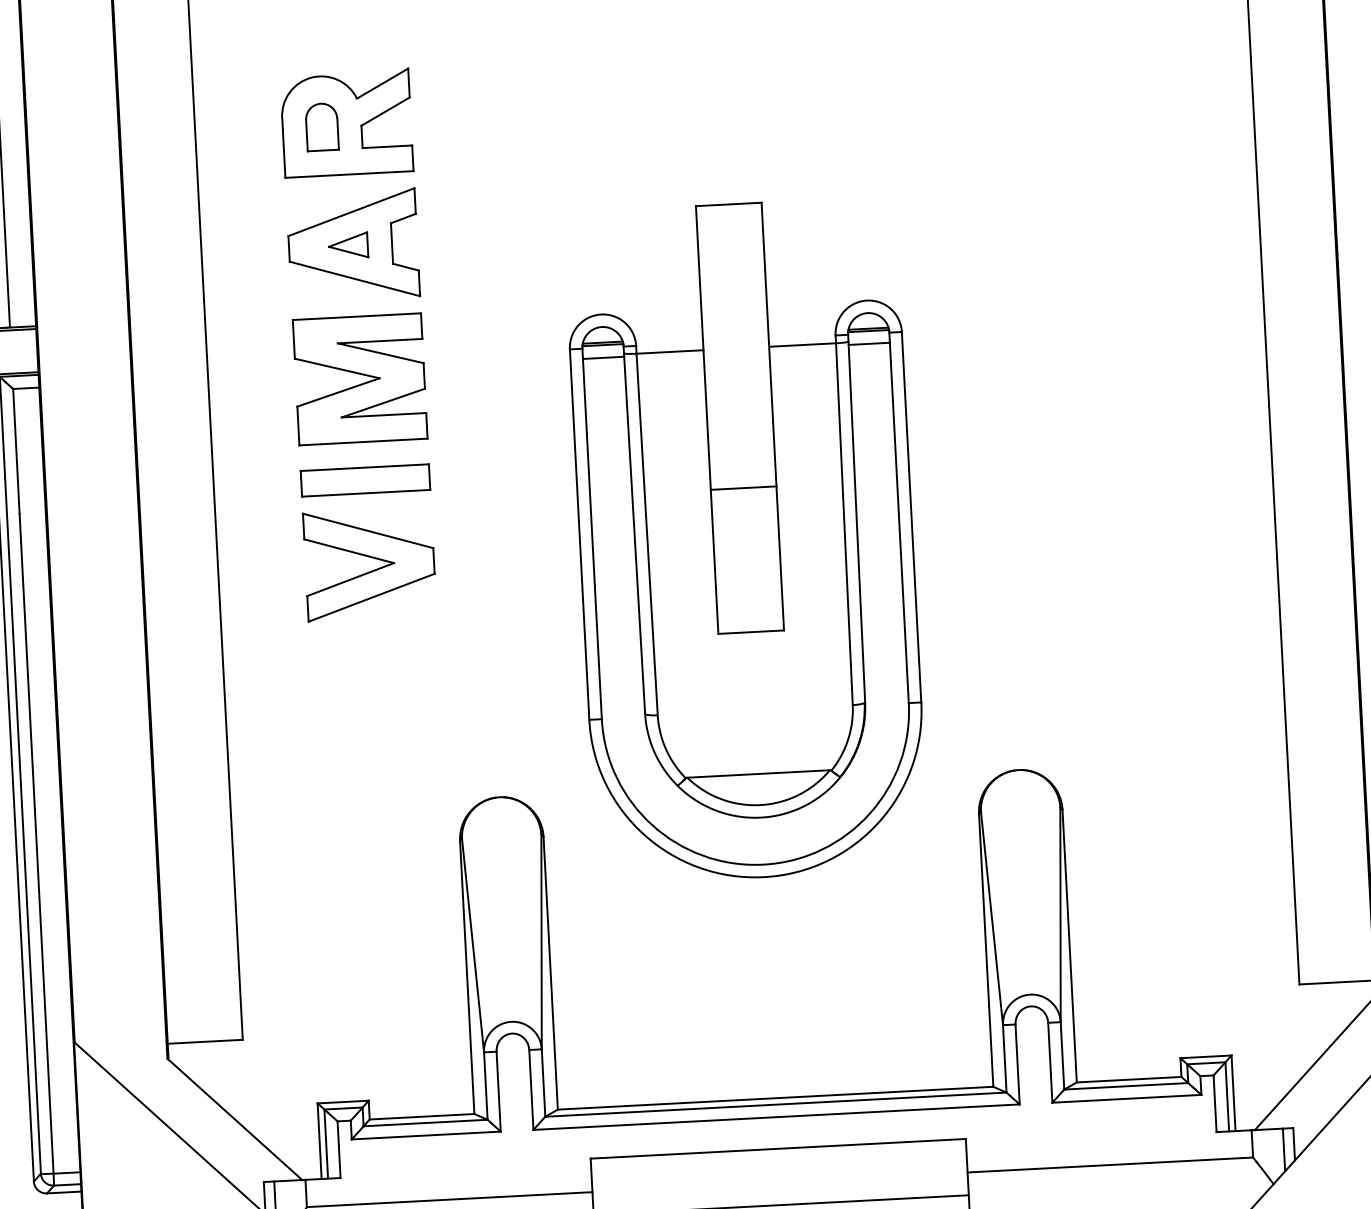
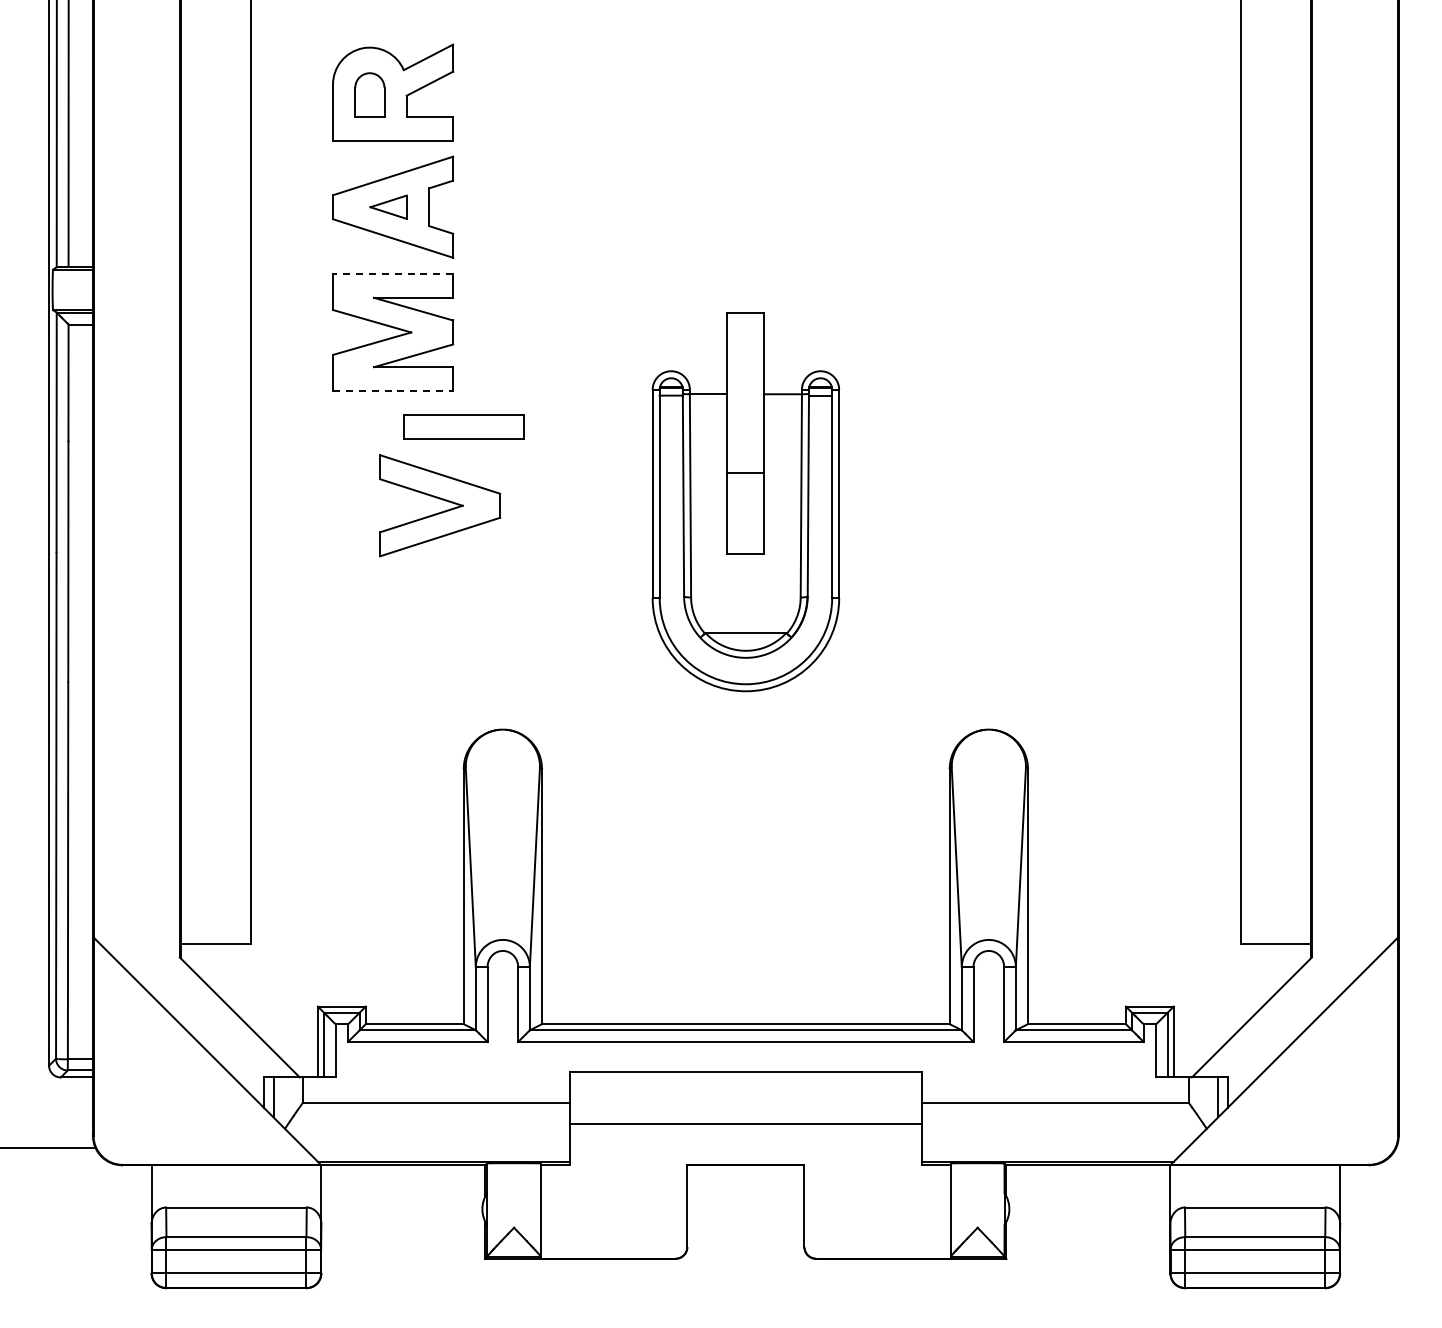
line: (356, 316) -> (392, 273), solid -> dashed
line: (363, 442) -> (393, 391), solid -> dashed
part: (364, 479) -> (463, 426), moved
part: (746, 541) -> (745, 502), size x0.6
part: (370, 564) -> (440, 505), moved

